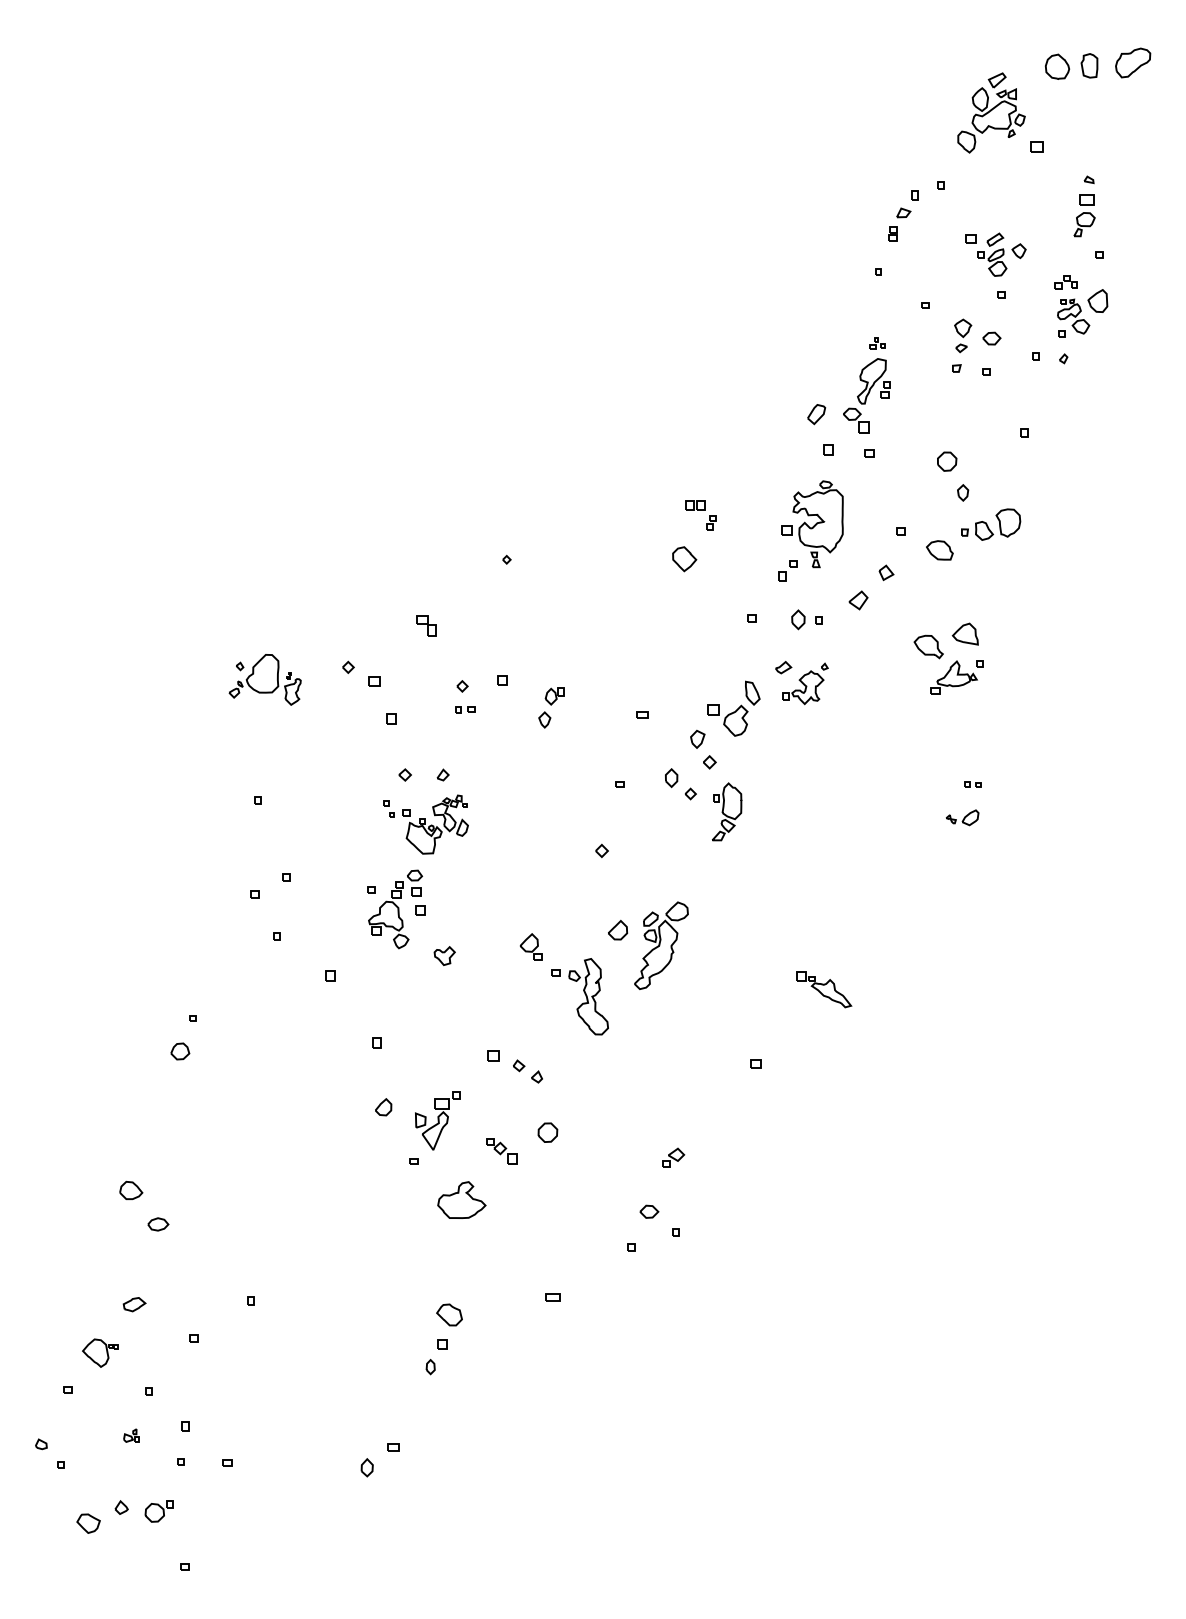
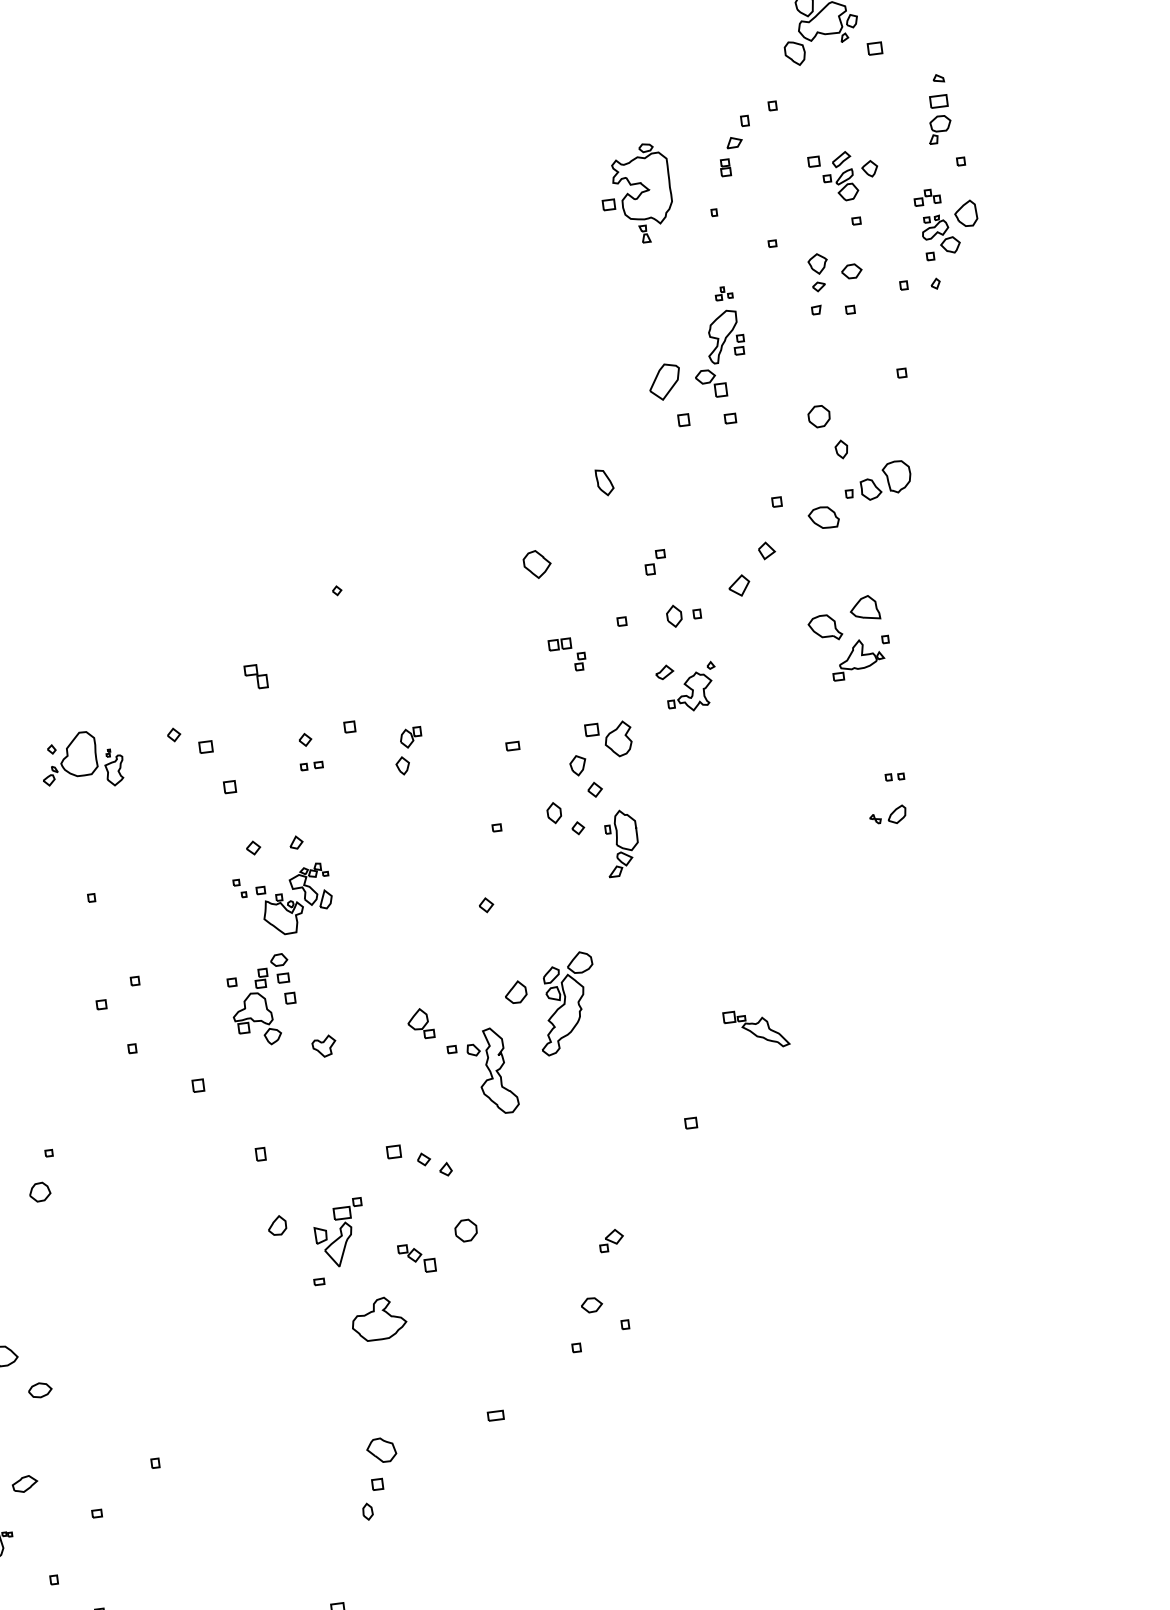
part: (816, 414) -> (665, 382), size x1.6
part: (700, 515) -> (567, 654), moved
part: (812, 524) -> (636, 194), moved
part: (752, 692) -> (604, 481), moved

